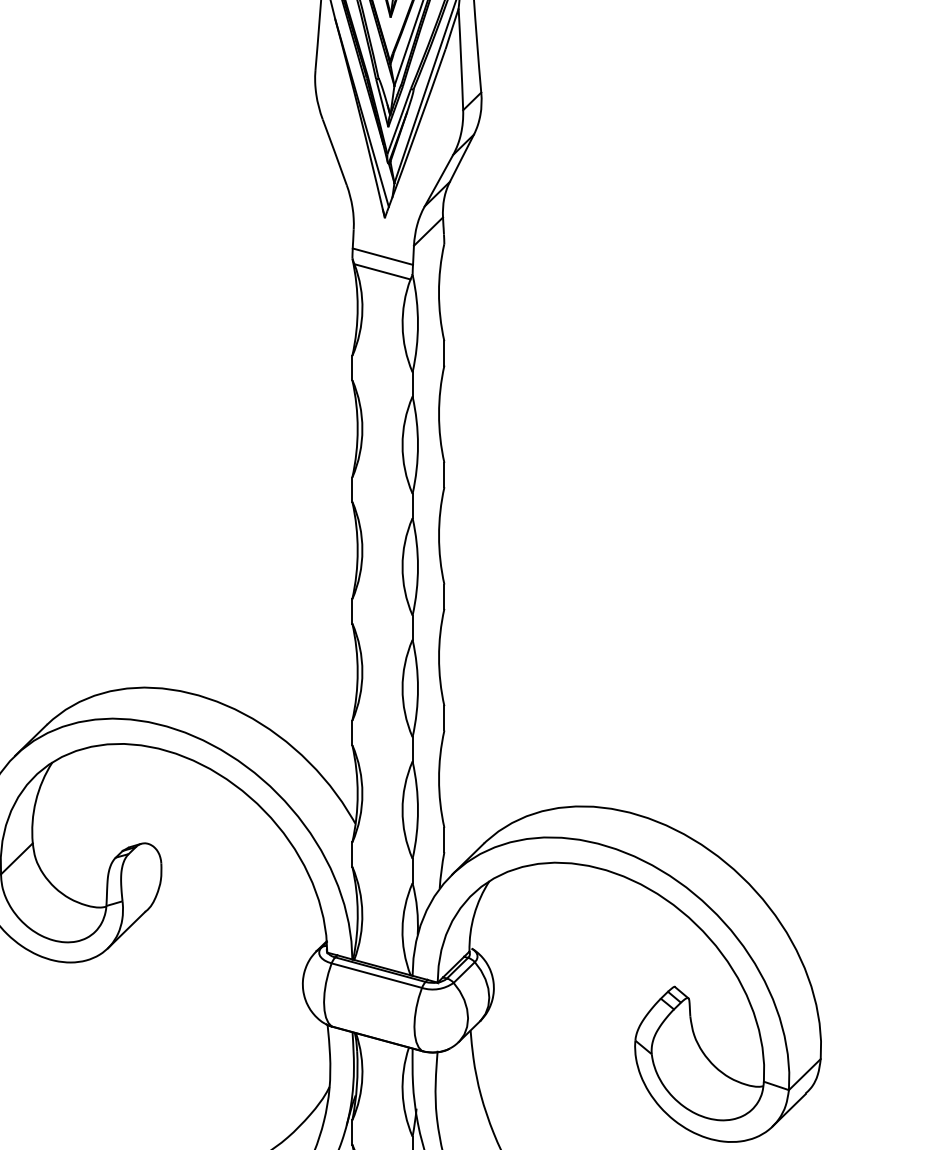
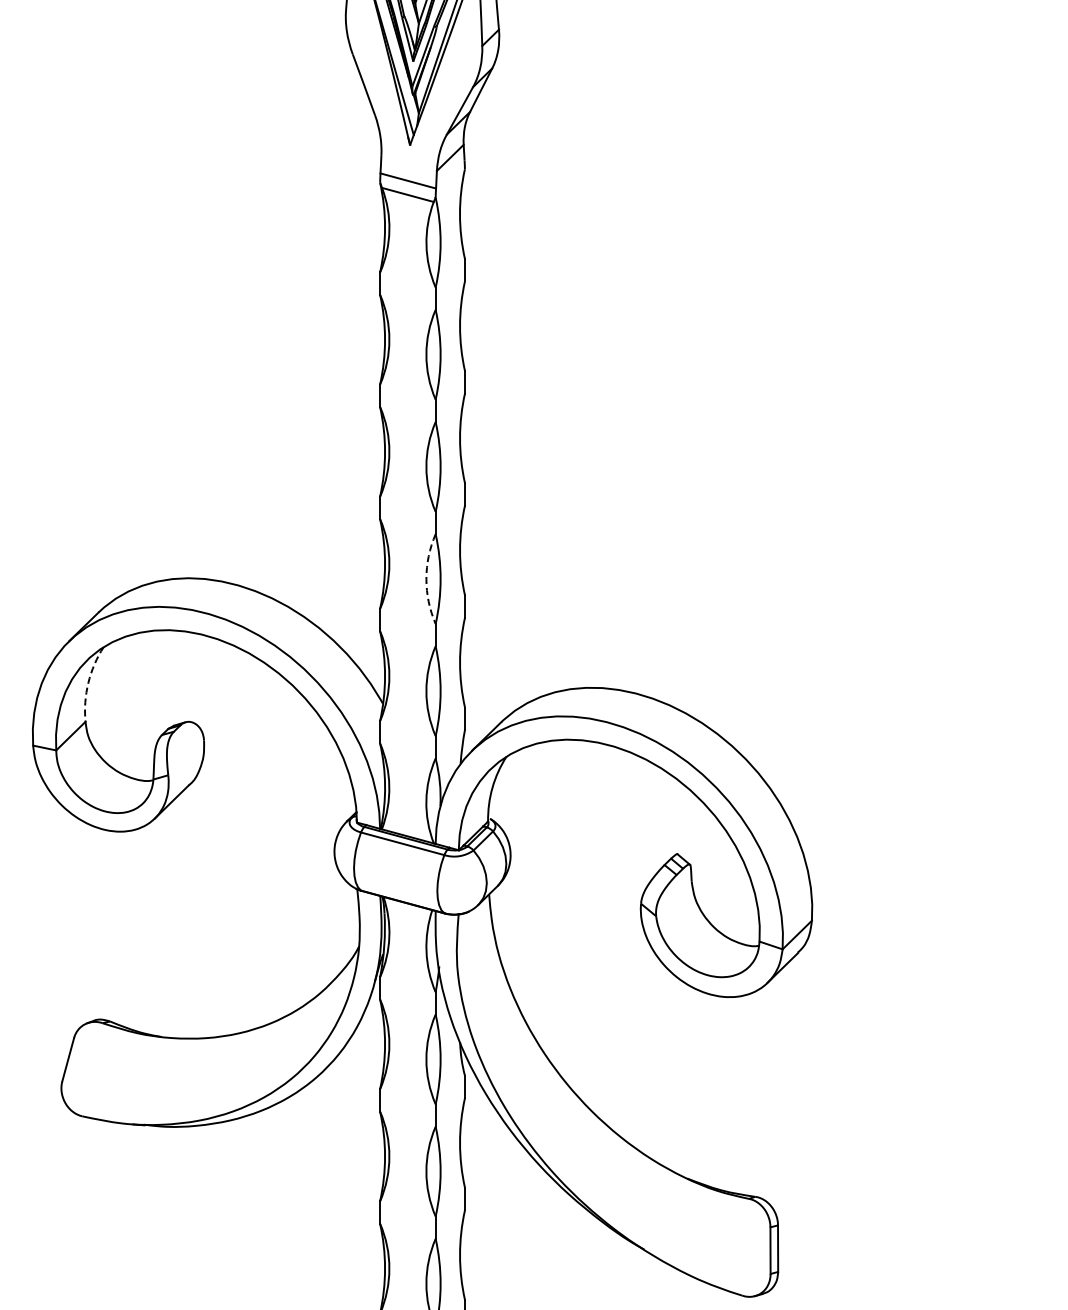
arc: (402, 688) -> (426, 579), solid -> dashed
arc: (36, 800) -> (88, 682), solid -> dashed

